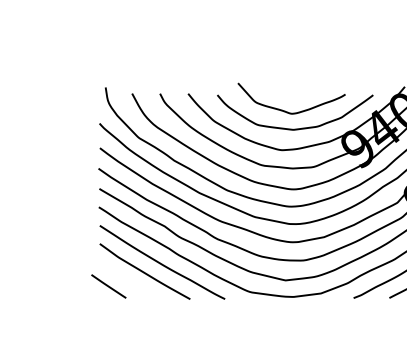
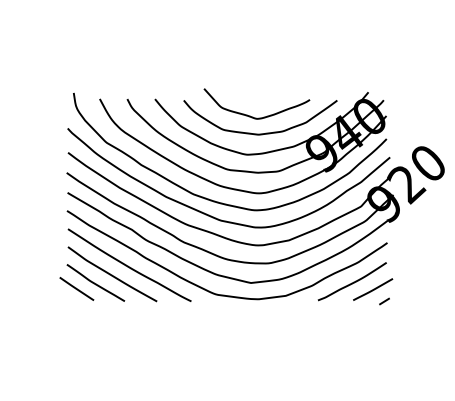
curve: (126, 279) -> (94, 282), added

